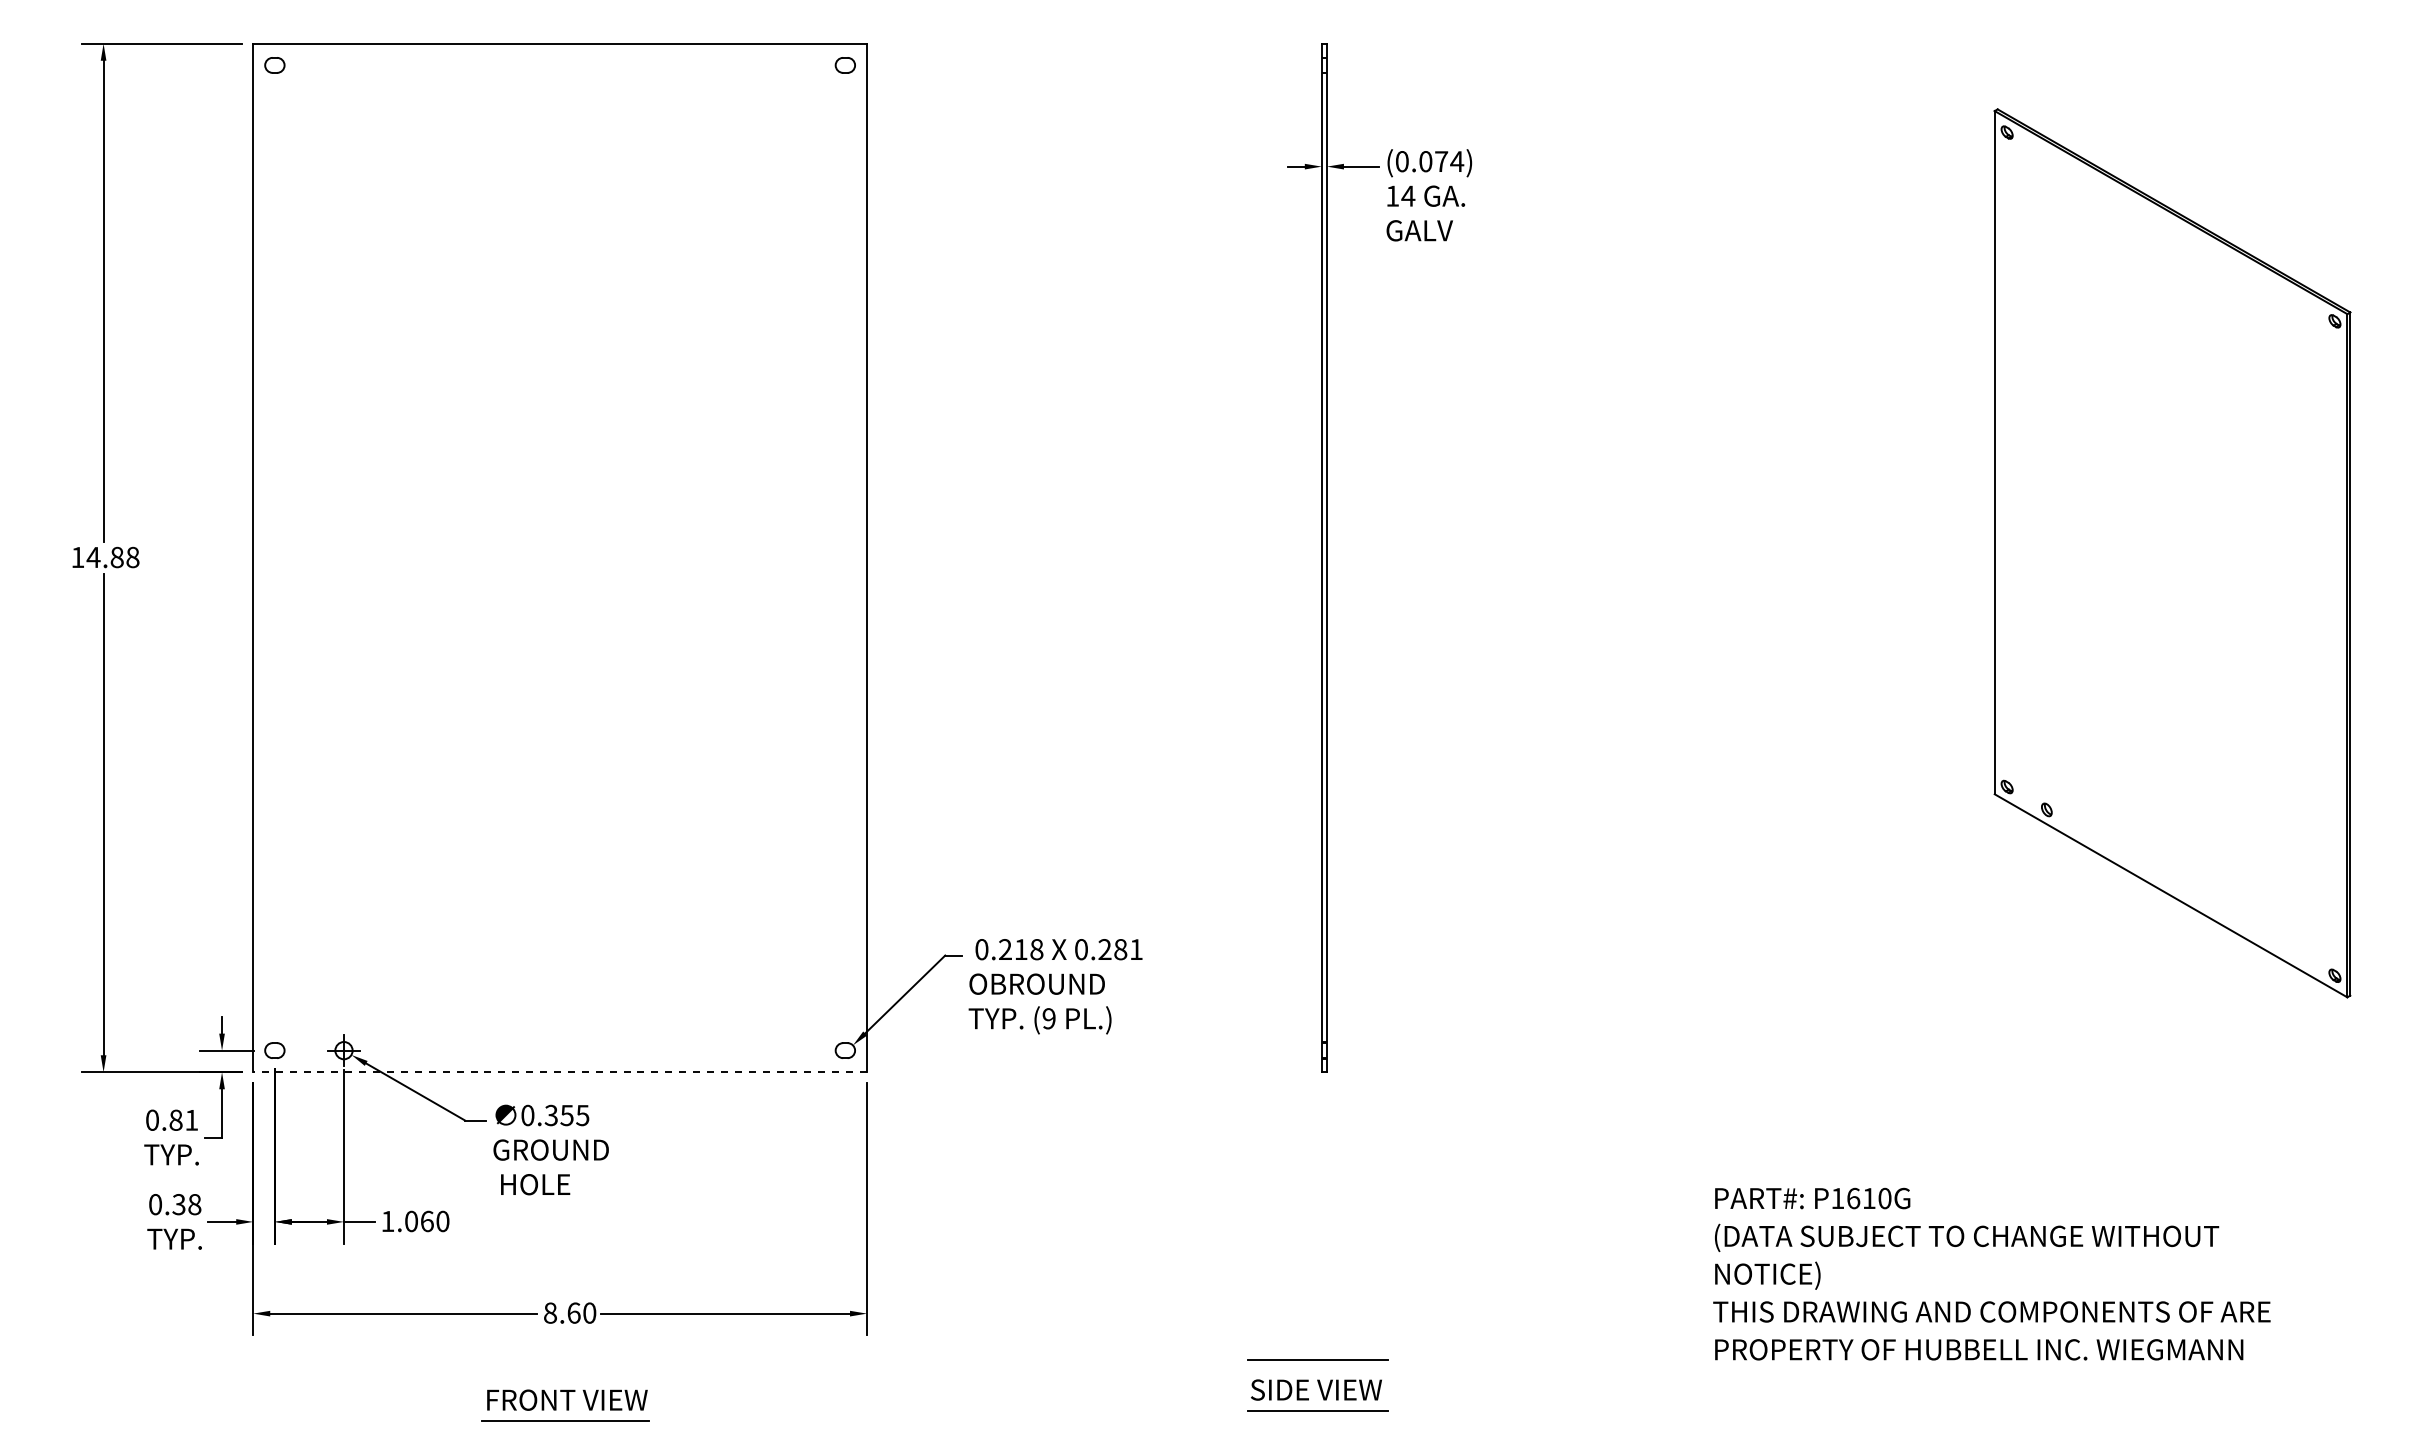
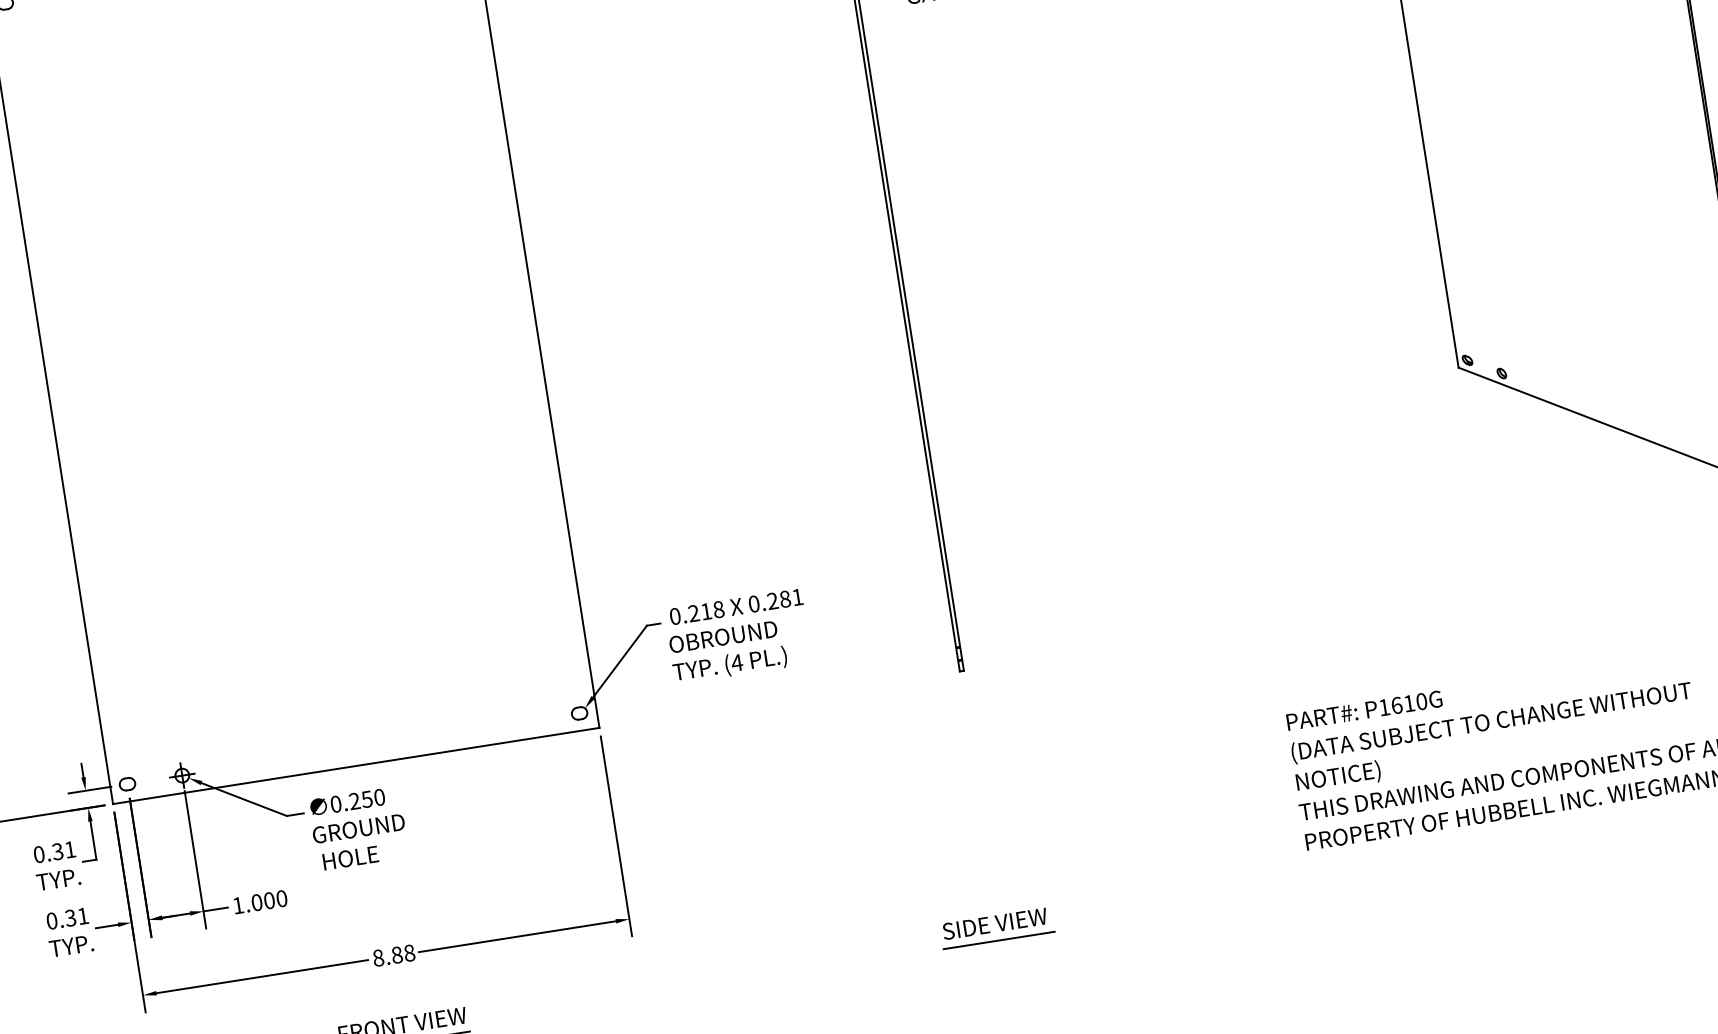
text: (1049, 1018) -> (737, 662), (9 -> (4
line: (560, 1072) -> (356, 766), dashed -> solid
text: (566, 1115) -> (366, 799), 0.355 -> 0.250
text: (175, 1119) -> (57, 851), 0.81 -> 0.31
text: (194, 1204) -> (82, 916), 0.38 -> 0.31
text: (426, 1220) -> (268, 900), 1.060 -> 1.000
text: (581, 1312) -> (403, 953), 8.60 -> 8.88
line: (1317, 1359) -> (992, 899), removed

